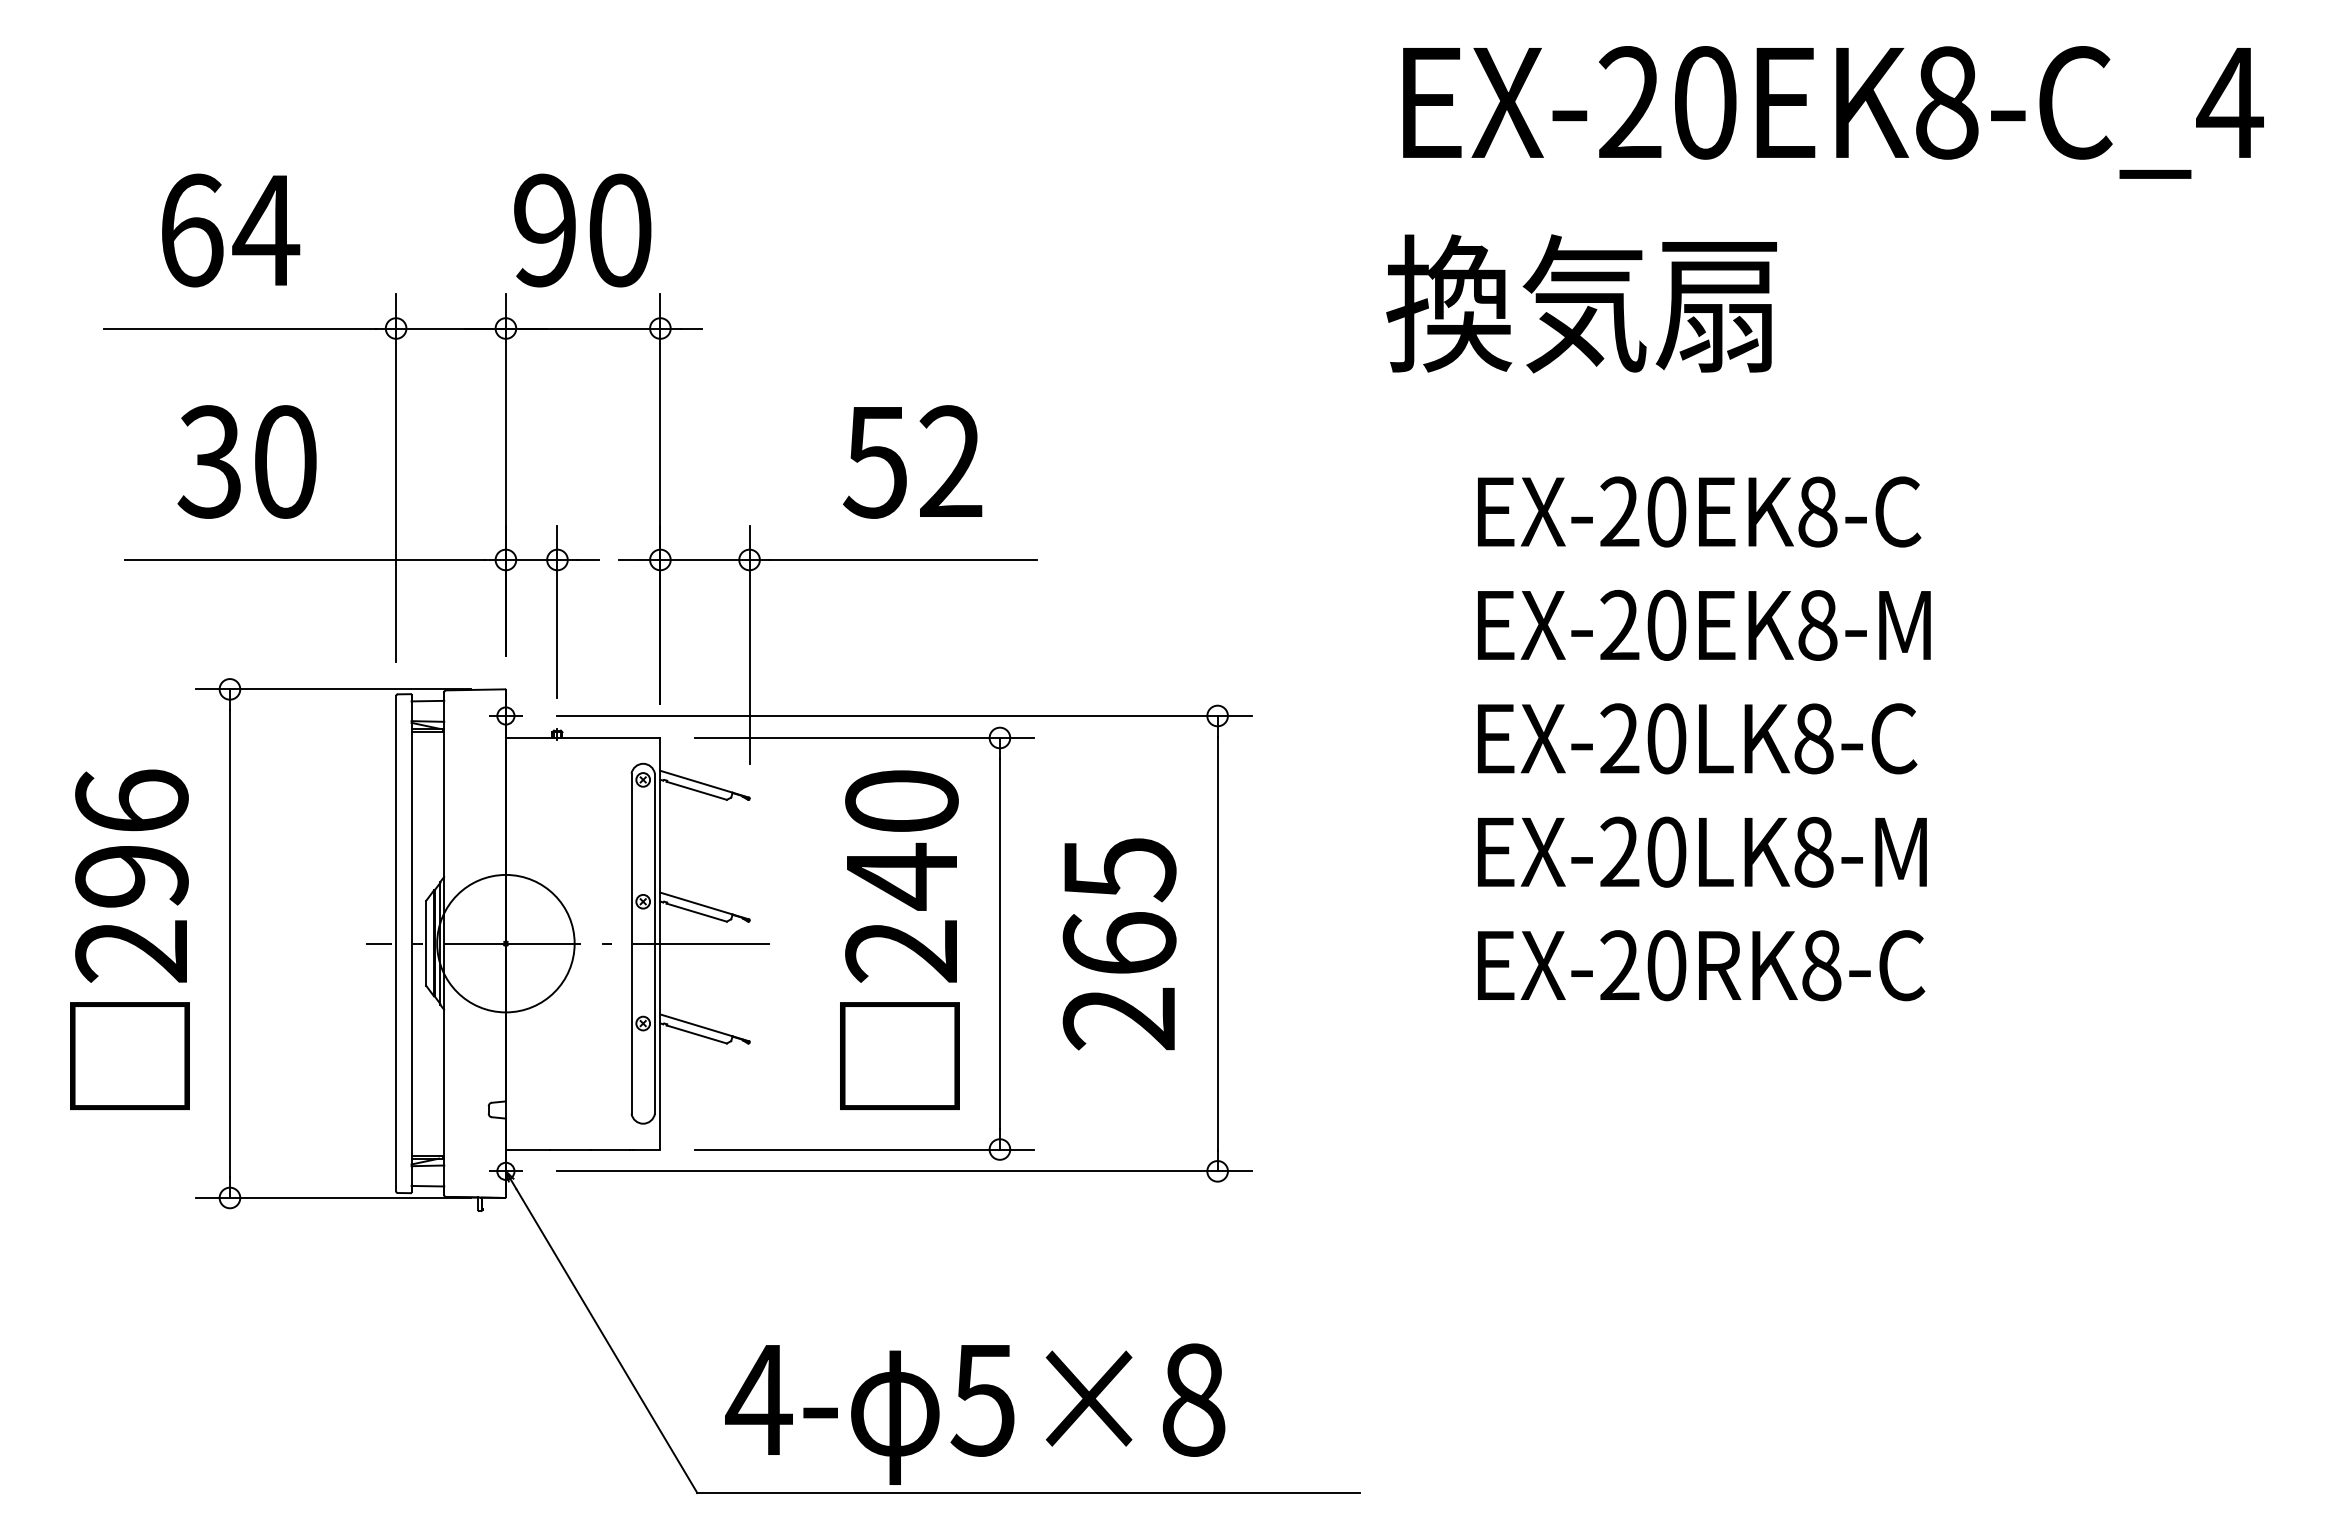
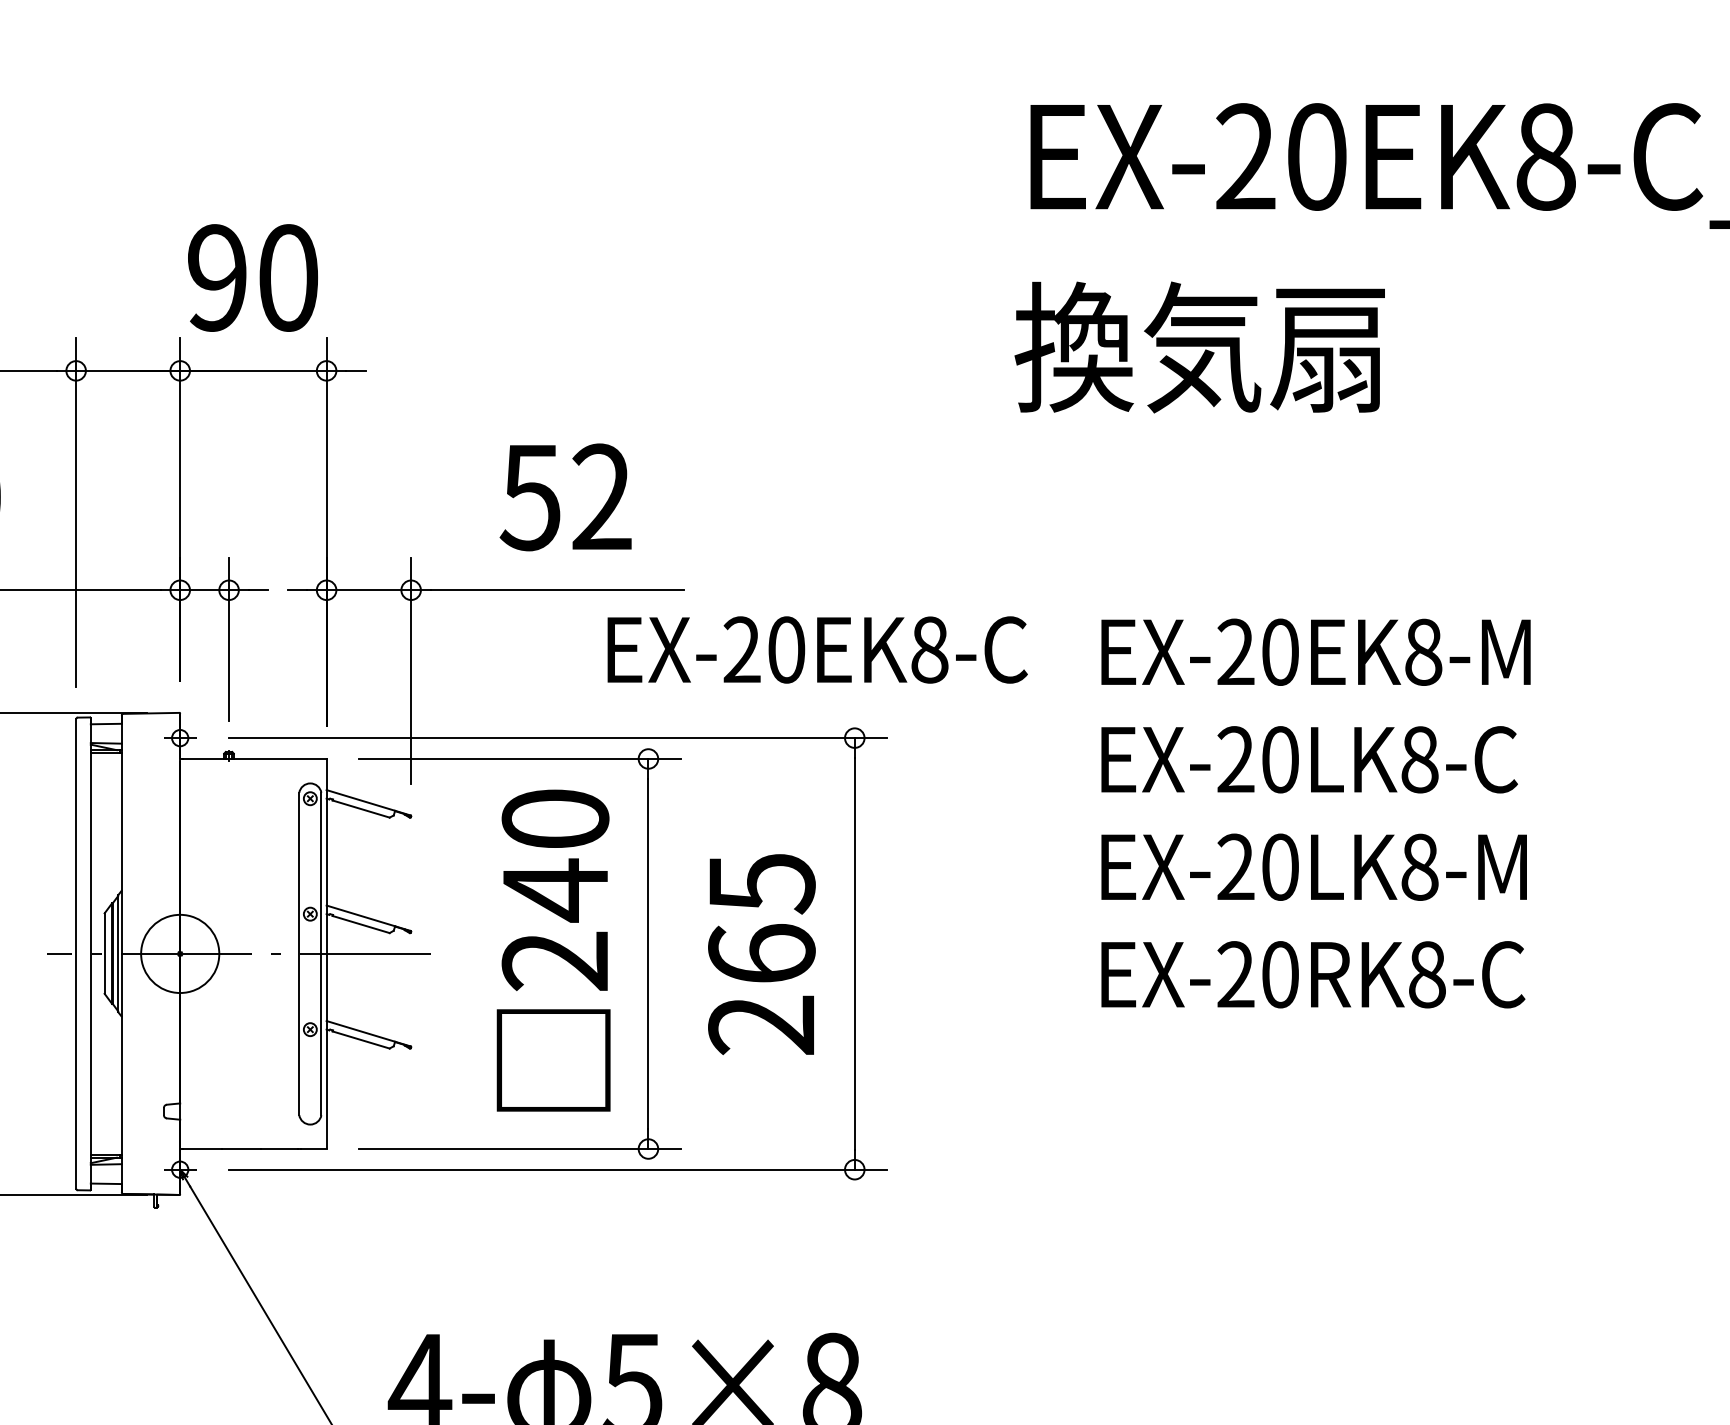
text: (1699, 511) -> (817, 649), moved
circle: (505, 943) -> (179, 953), size x0.6

